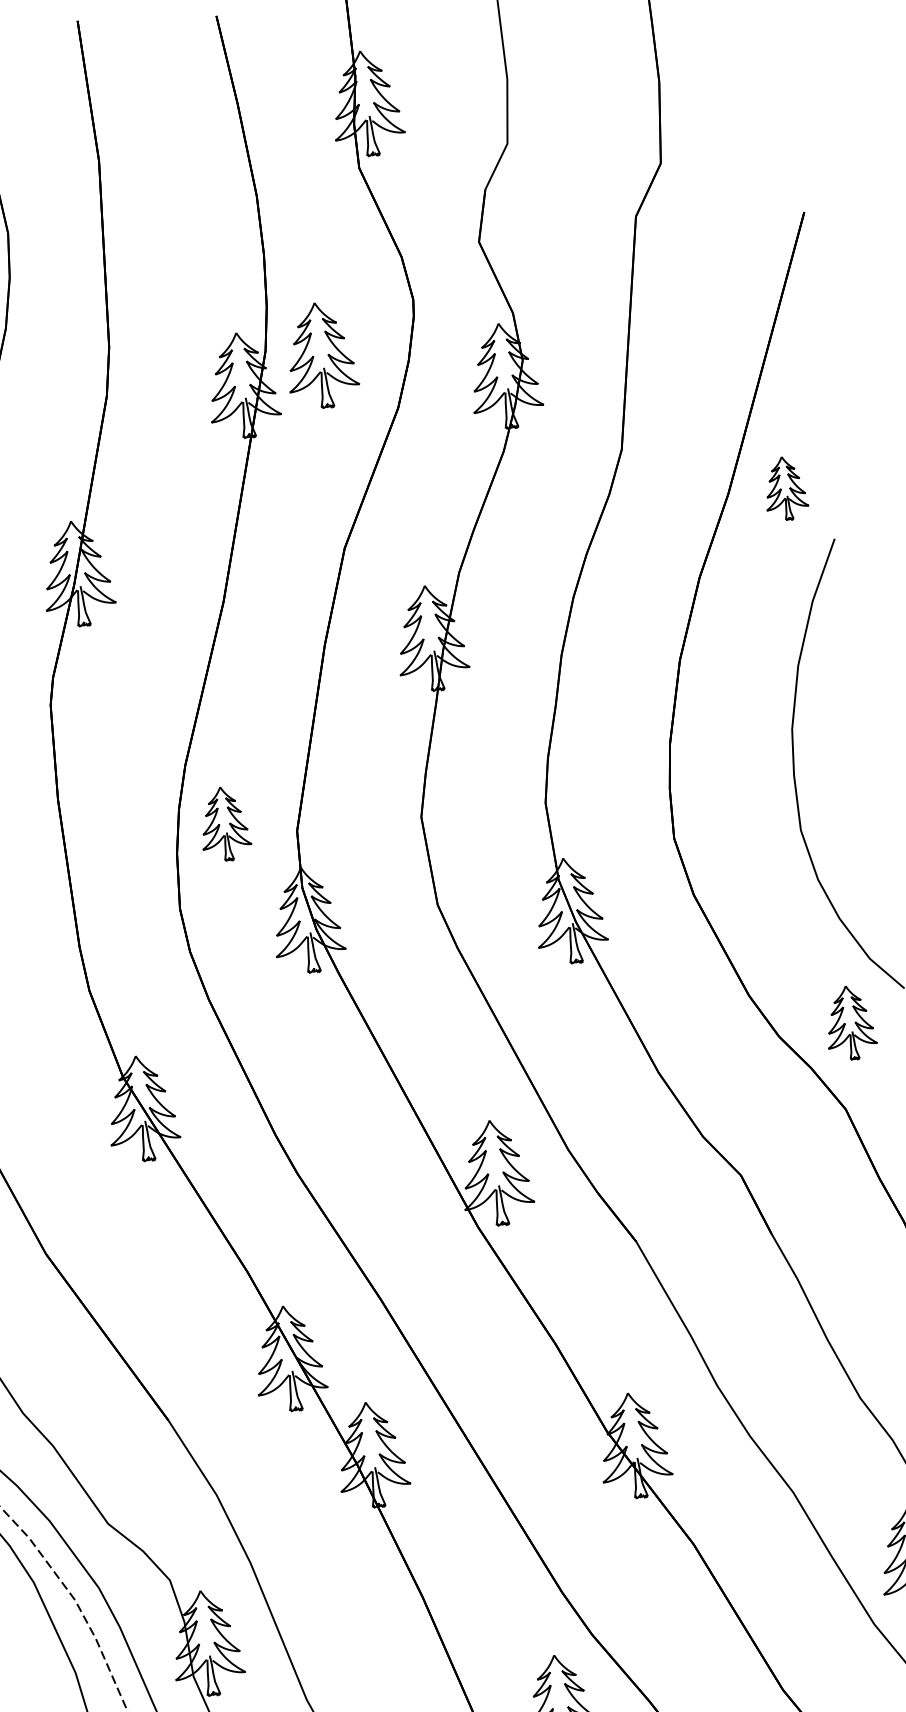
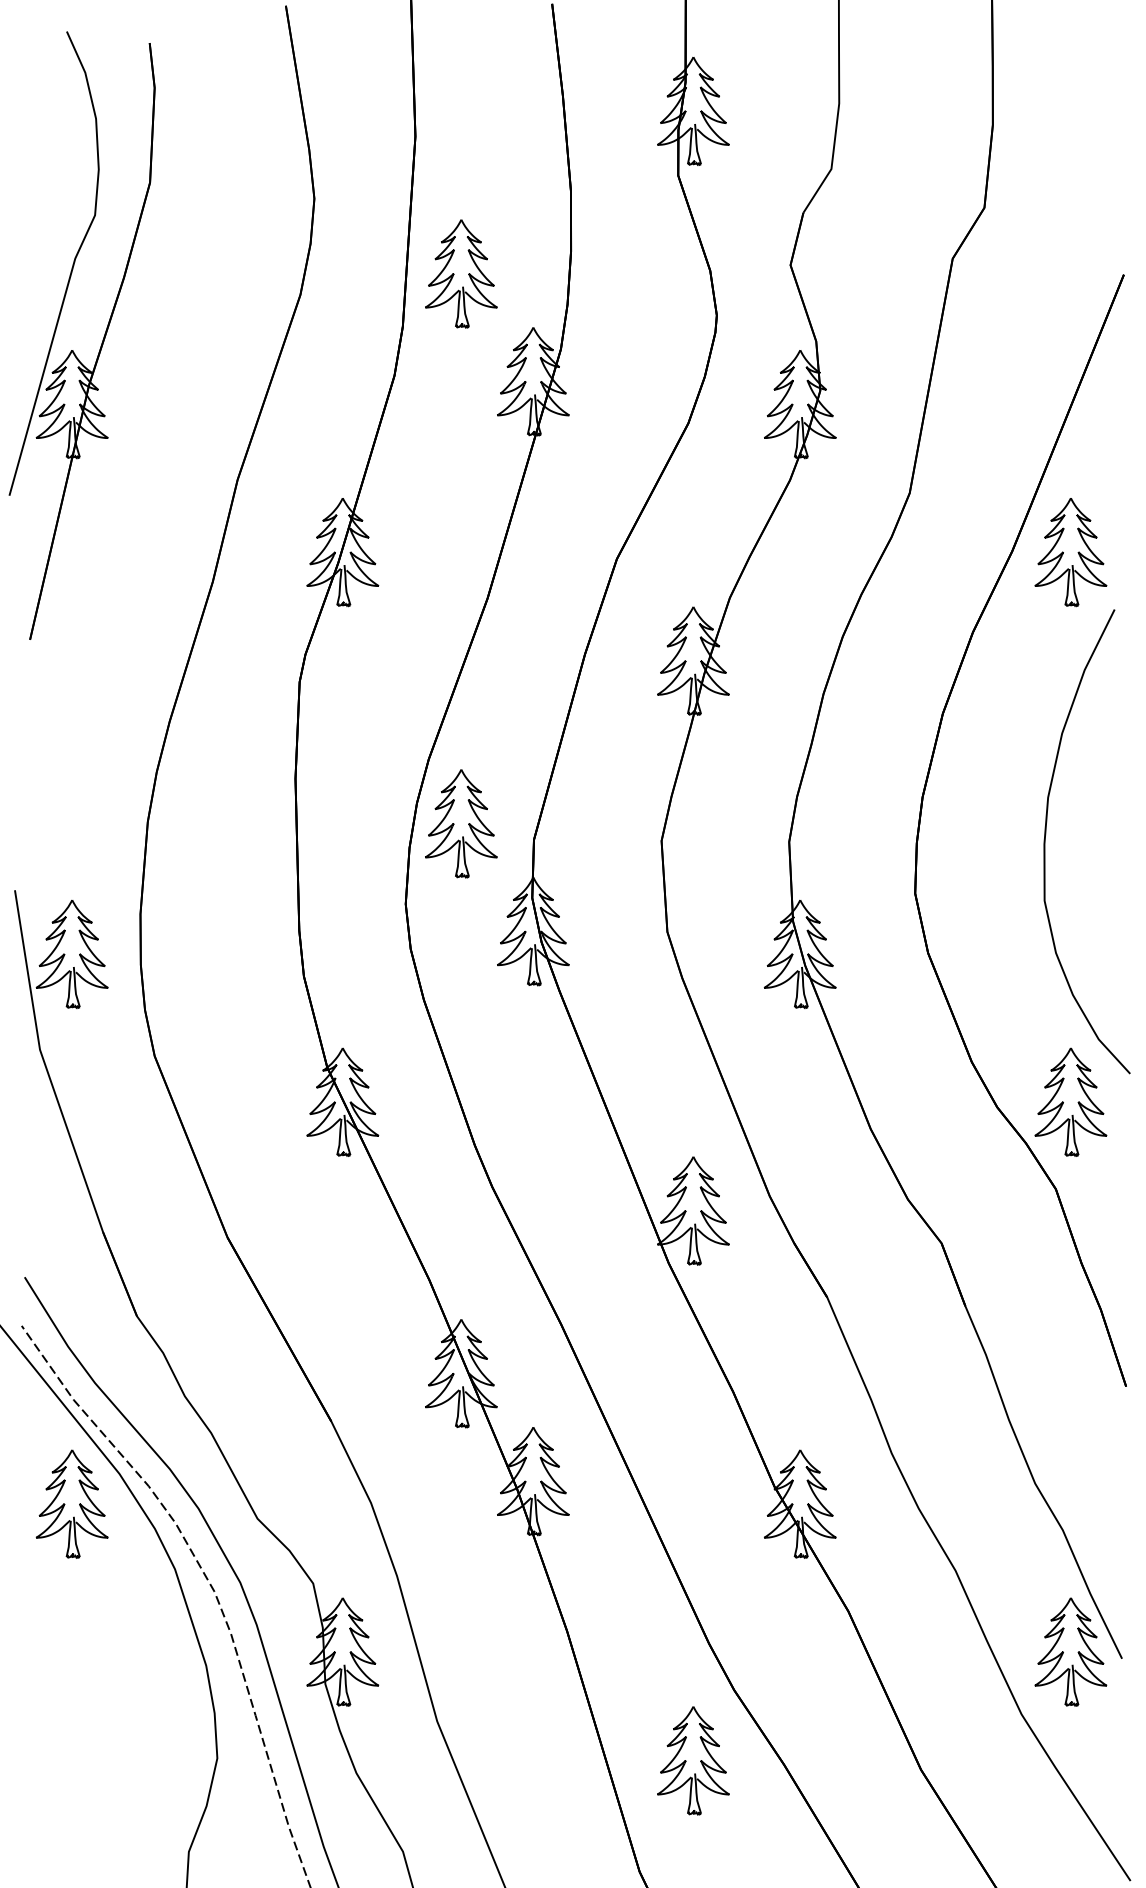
part: (320, 355) -> (461, 273), moved
part: (785, 488) -> (1070, 552), size x1.67
part: (224, 823) -> (461, 823), size x1.43
part: (849, 1022) -> (1070, 1101), size x1.43

